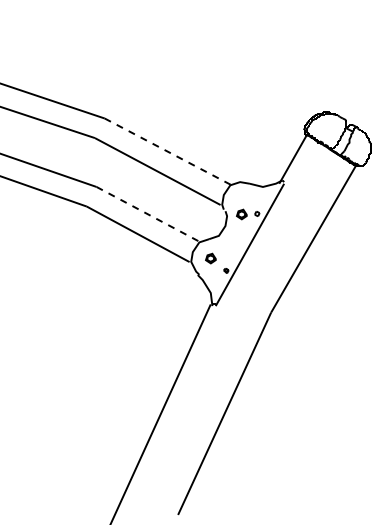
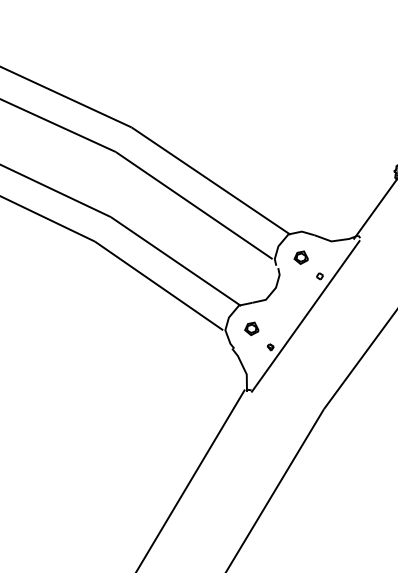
line: (168, 151) -> (211, 180), dashed -> solid
line: (149, 214) -> (176, 261), dashed -> solid
part: (241, 214) -> (300, 257), moved

